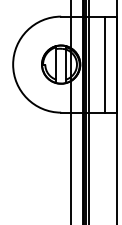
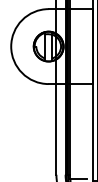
line: (104, 64) -> (82, 46), removed

